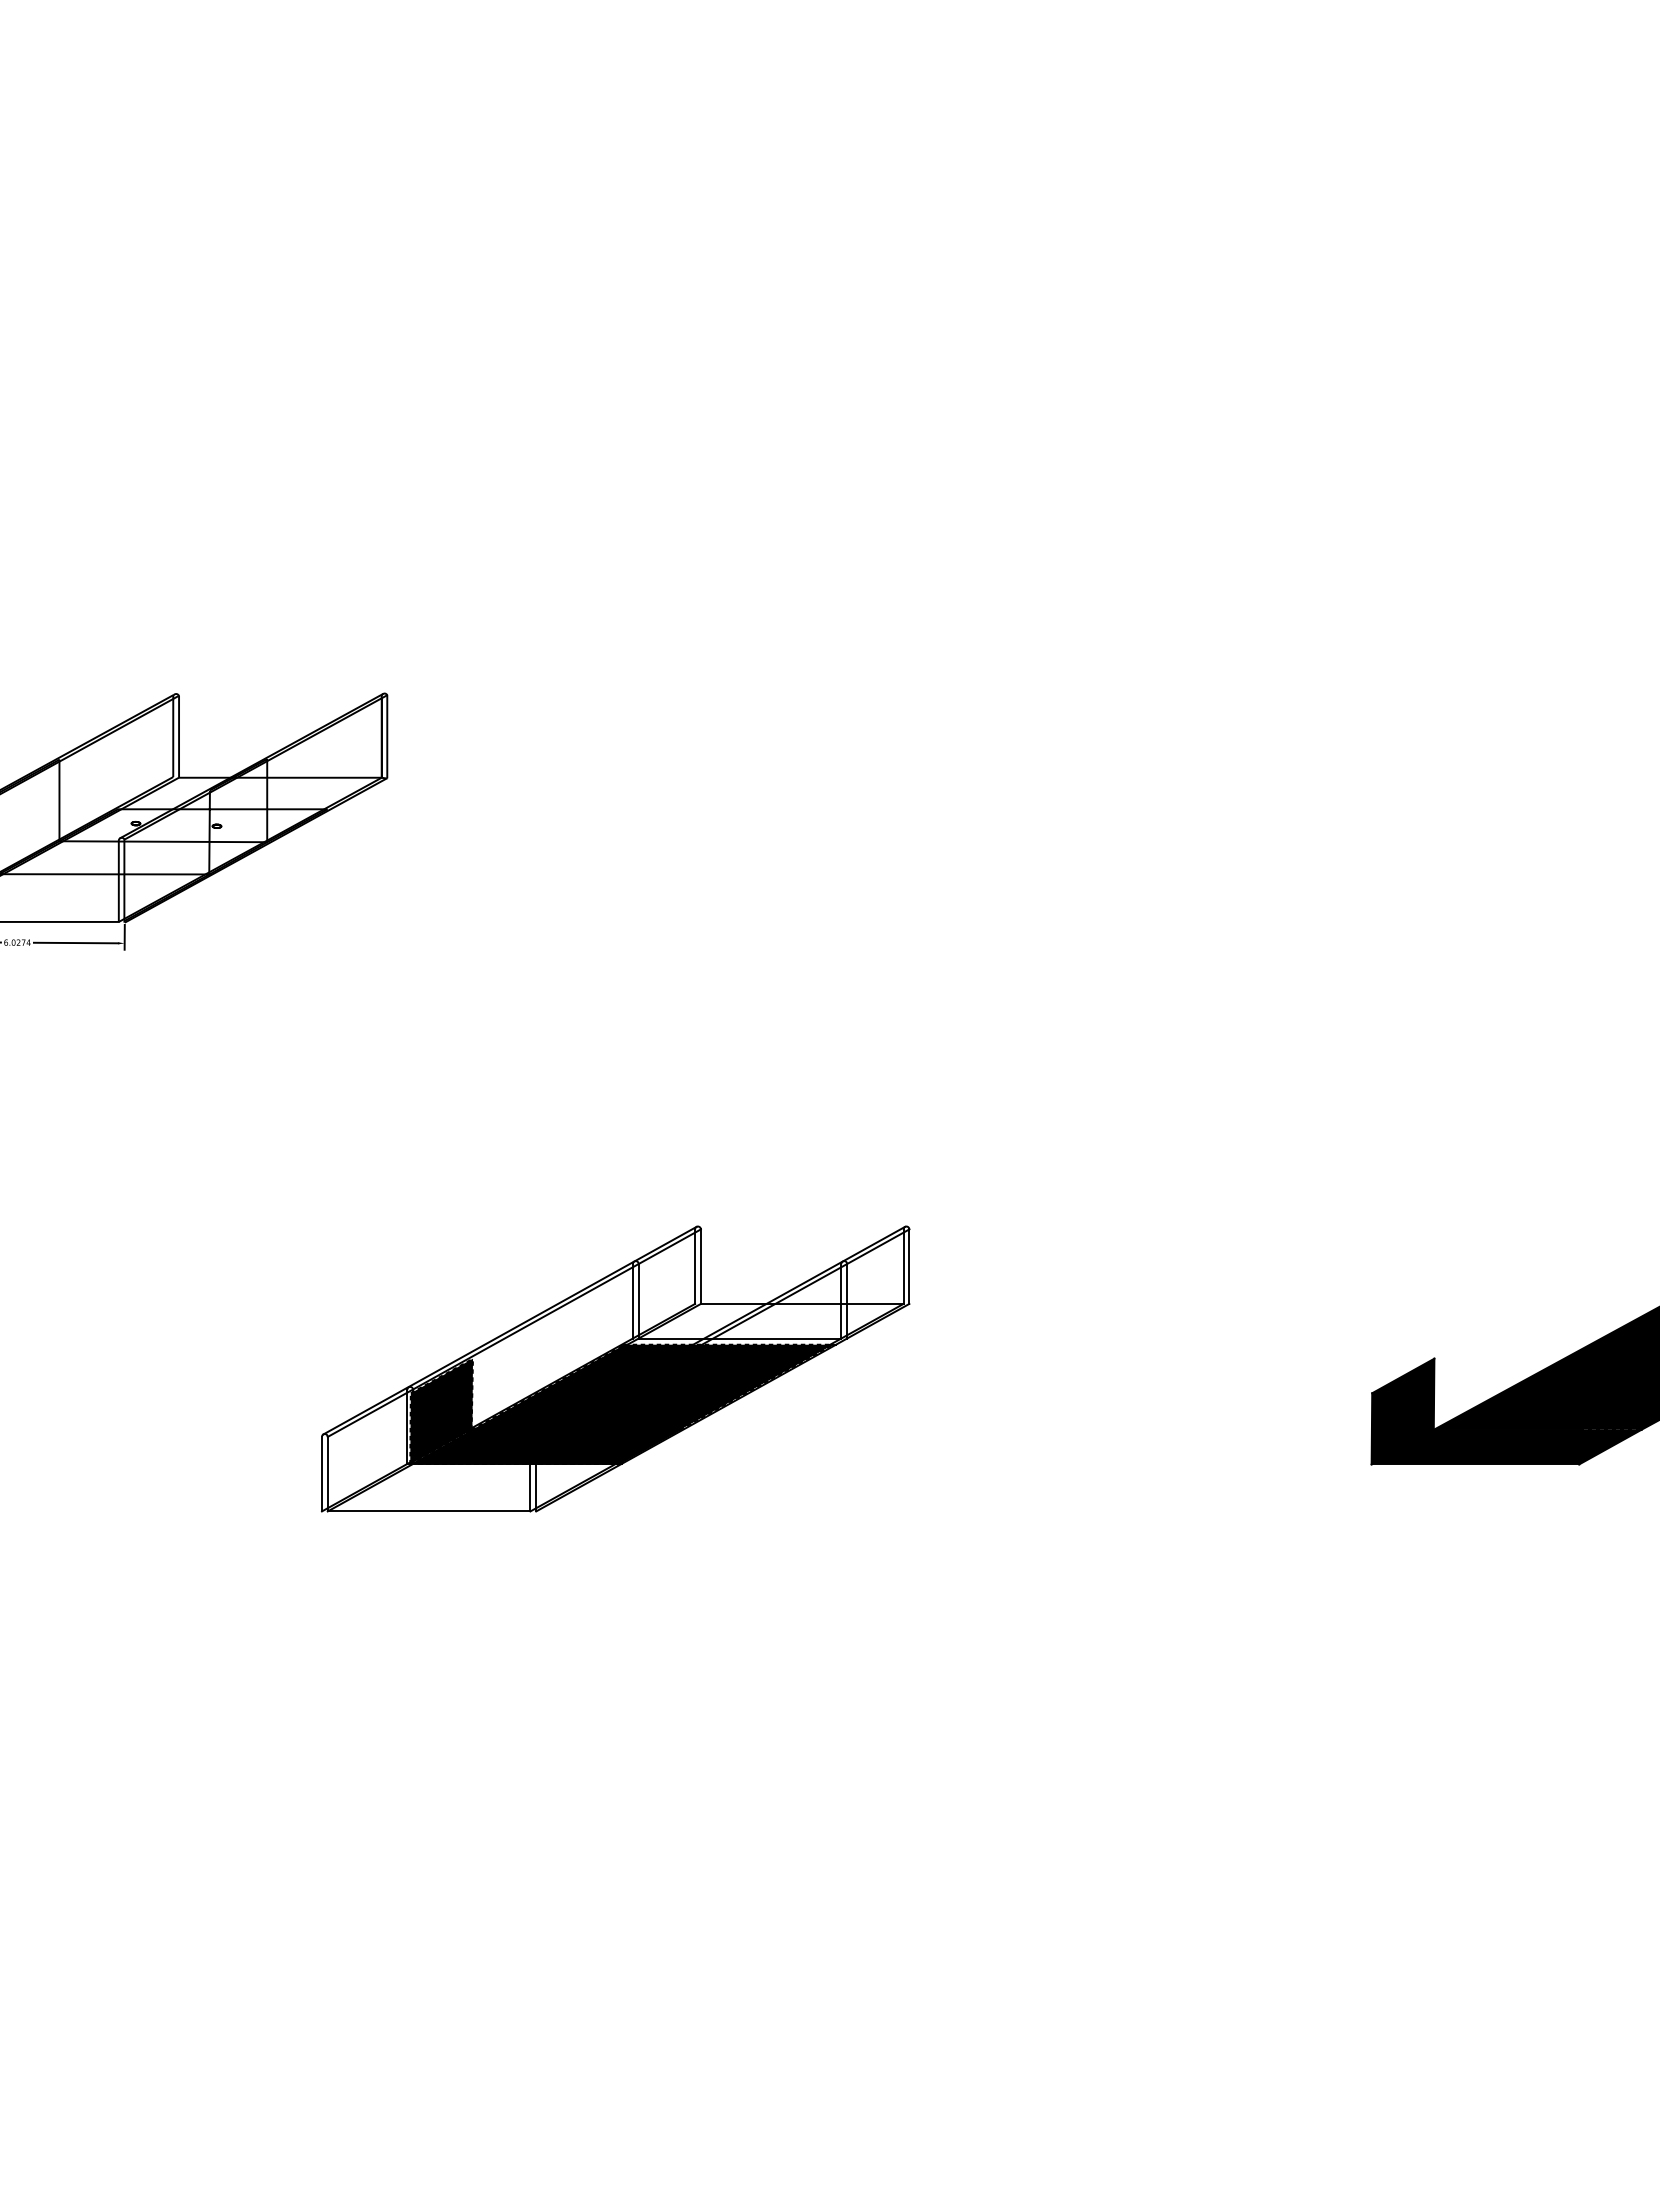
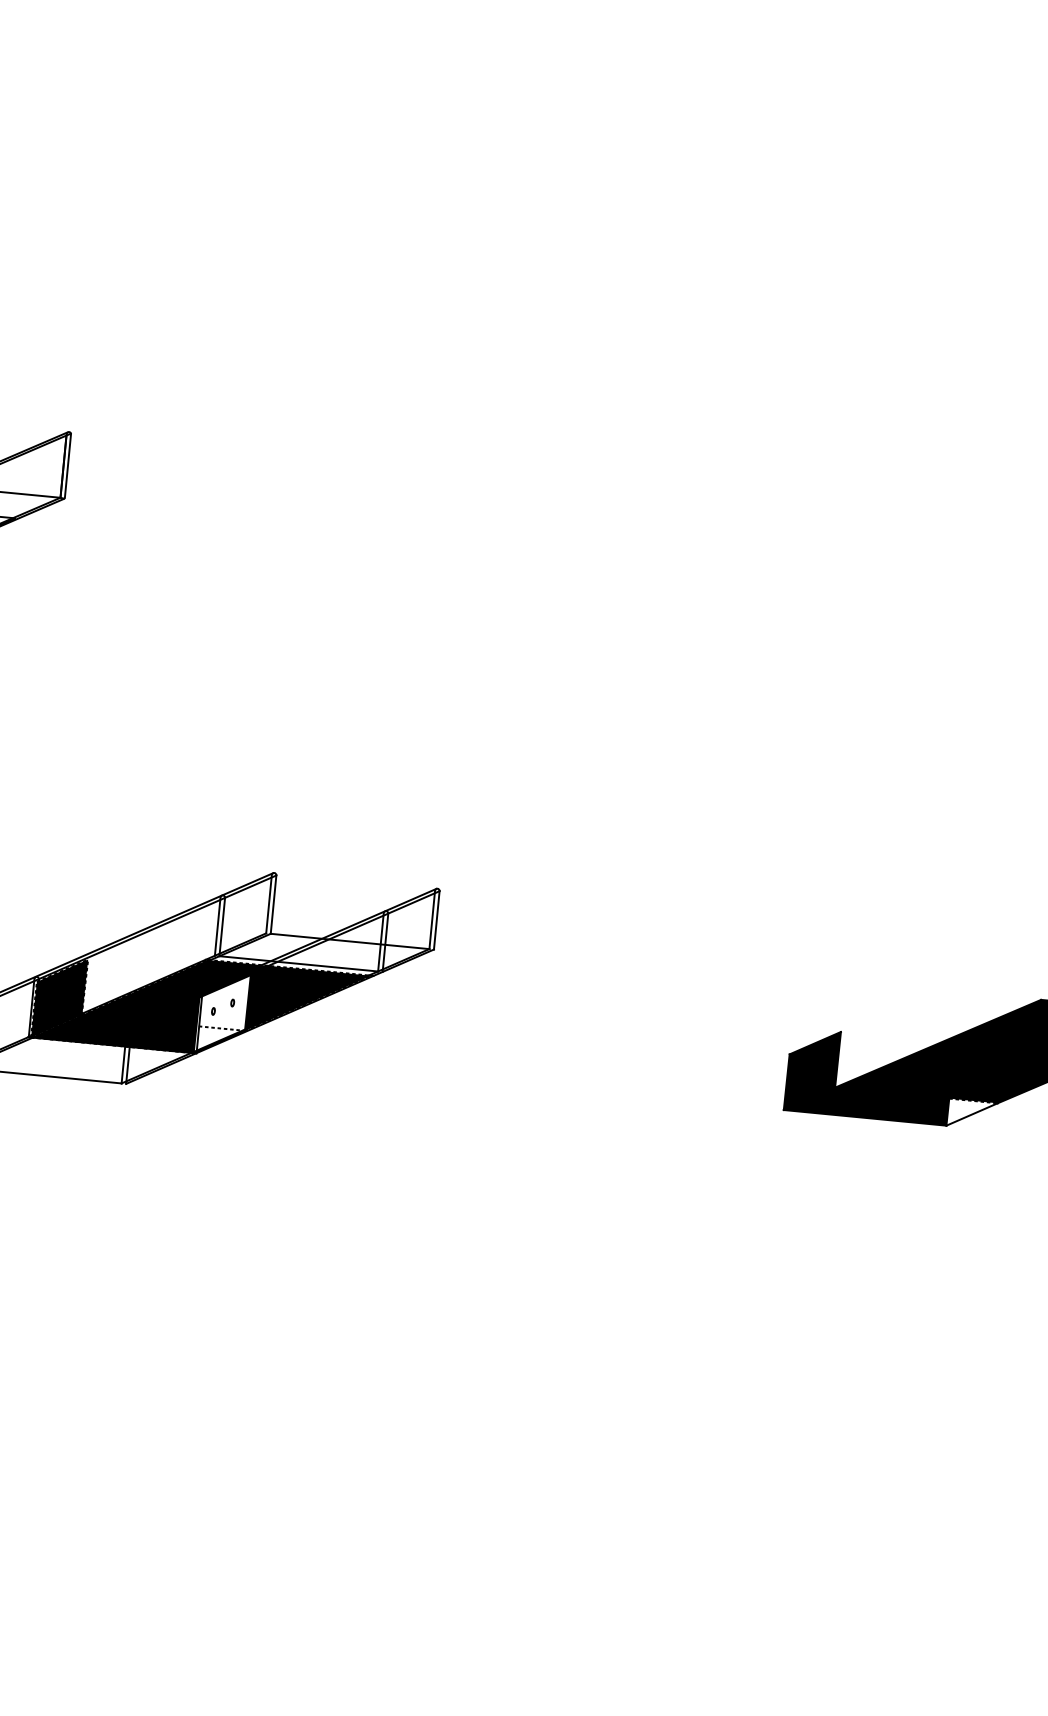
fill: (648, 1411) -> (221, 1014), removed
fill: (1610, 1446) -> (972, 1114), removed

